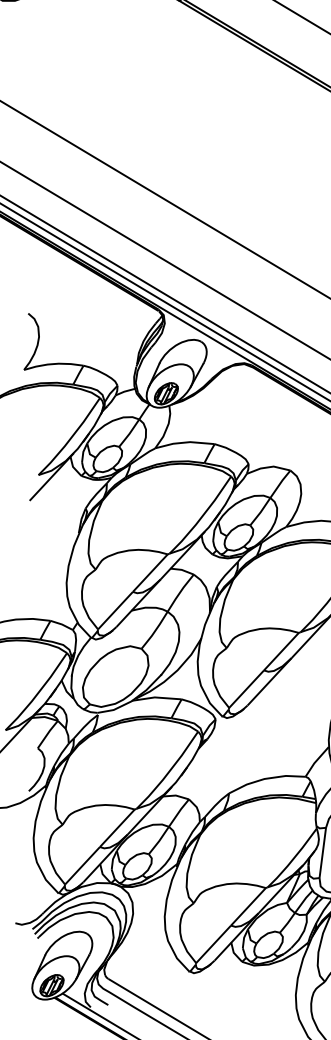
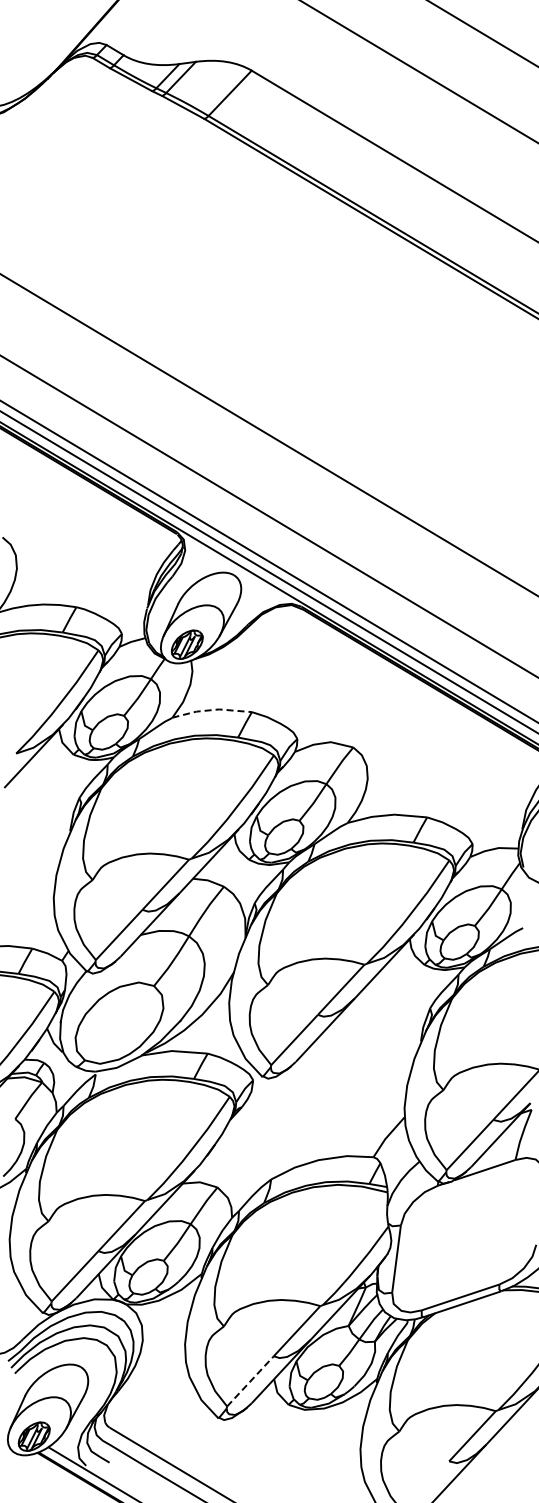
line: (185, 442) -> (212, 710), solid -> dashed
line: (213, 944) -> (250, 1381), solid -> dashed

